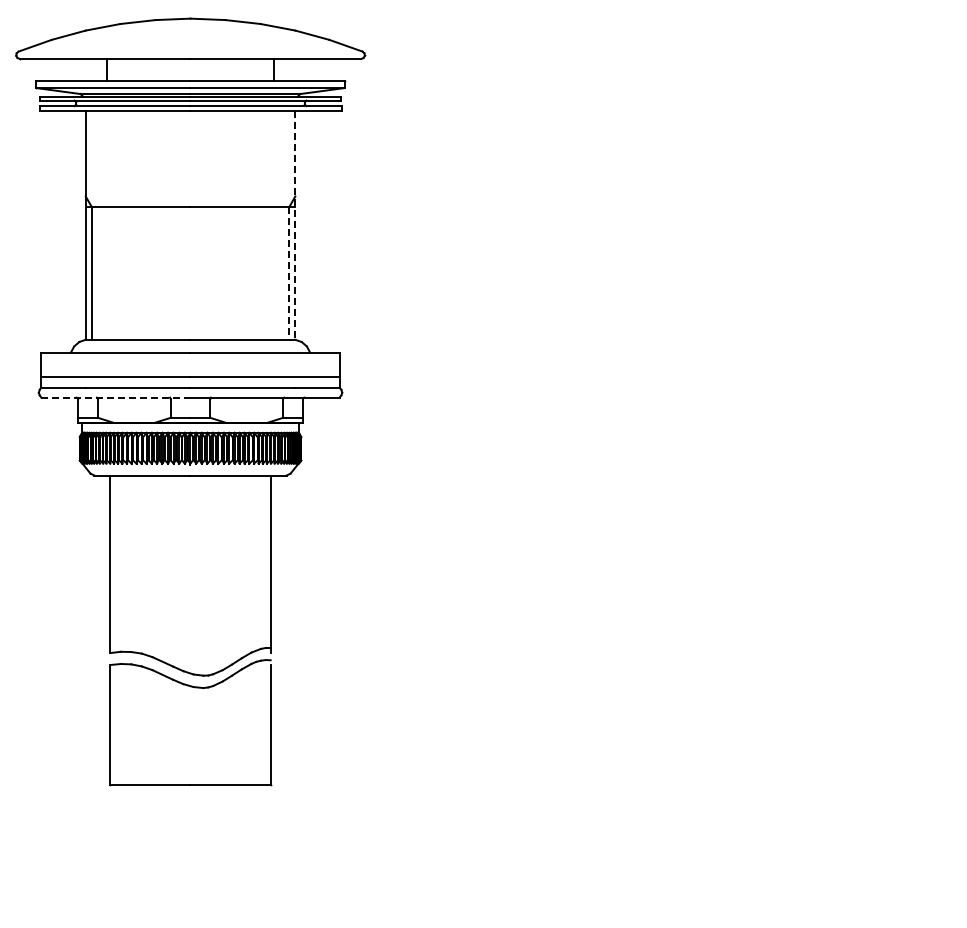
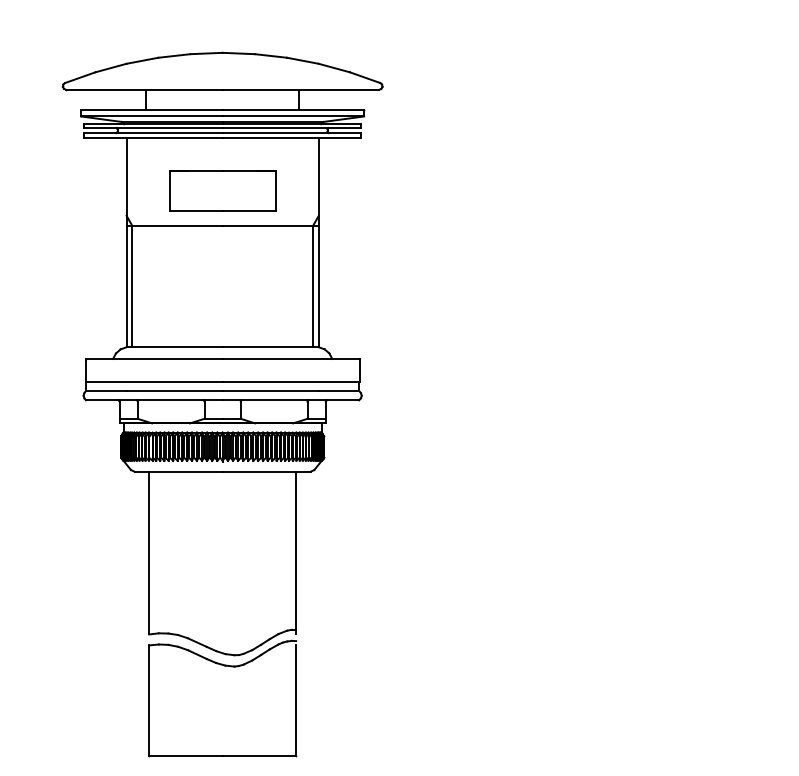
part: (190, 169) -> (222, 191), added
line: (295, 226) -> (318, 243), dashed -> solid
line: (289, 274) -> (313, 287), dashed -> solid
line: (115, 397) -> (153, 400), dashed -> solid

